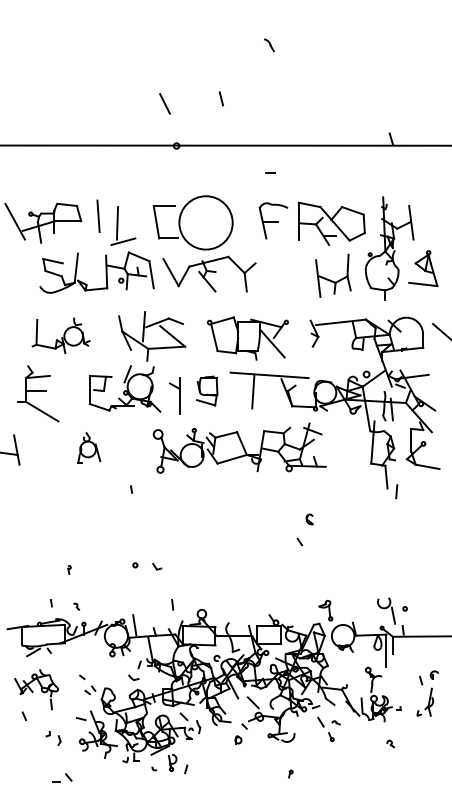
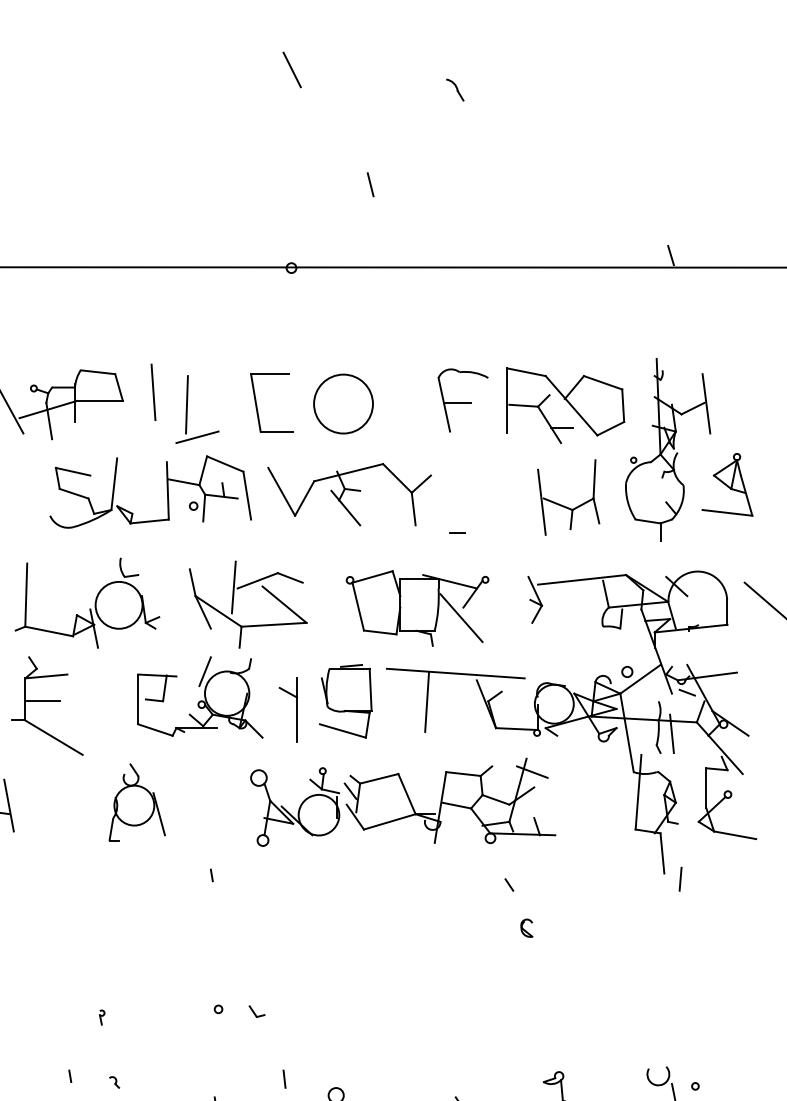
line: (164, 103) -> (291, 69), moved
line: (270, 172) -> (457, 532), moved
circle: (205, 222) -> (342, 403), size x0.62
part: (60, 335) -> (86, 603), size x1.43
part: (206, 390) -> (344, 700), size x1.43
part: (88, 447) -> (135, 801), size x1.43
line: (299, 541) -> (508, 884), moved

